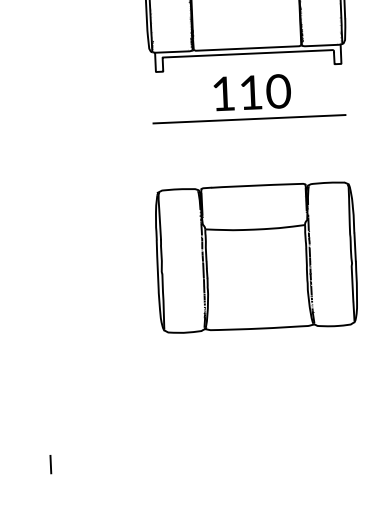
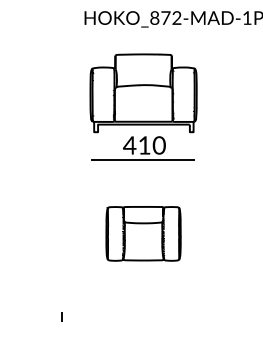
text: (222, 93) -> (129, 145), 110 -> 410
part: (256, 257) -> (143, 233), size x0.7
line: (50, 464) -> (61, 316), moved

